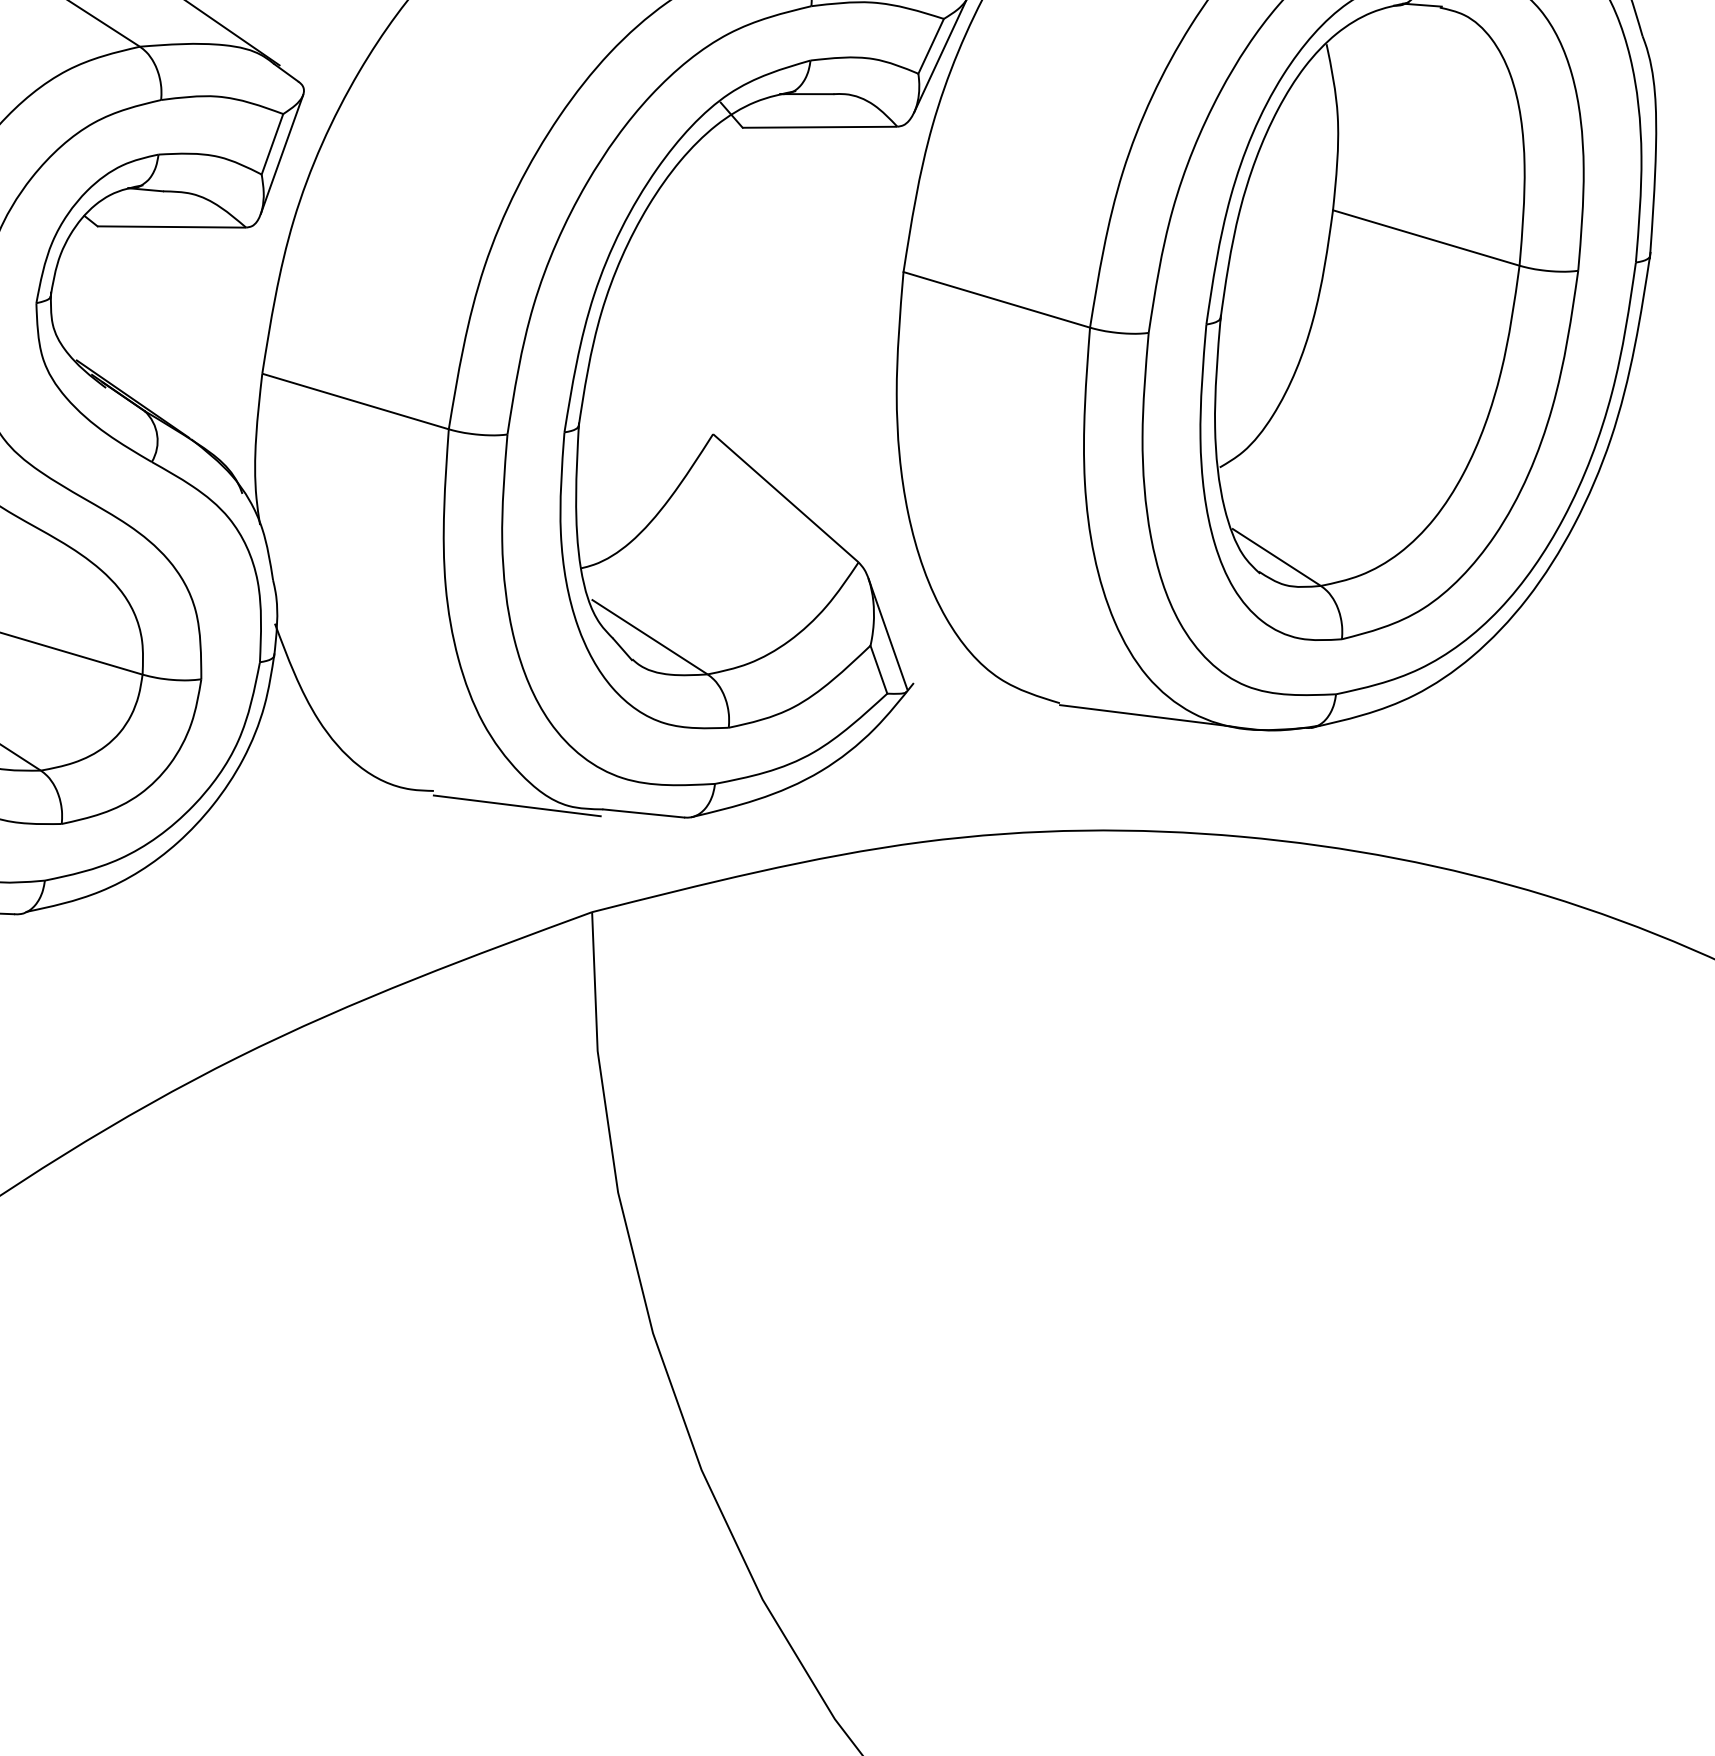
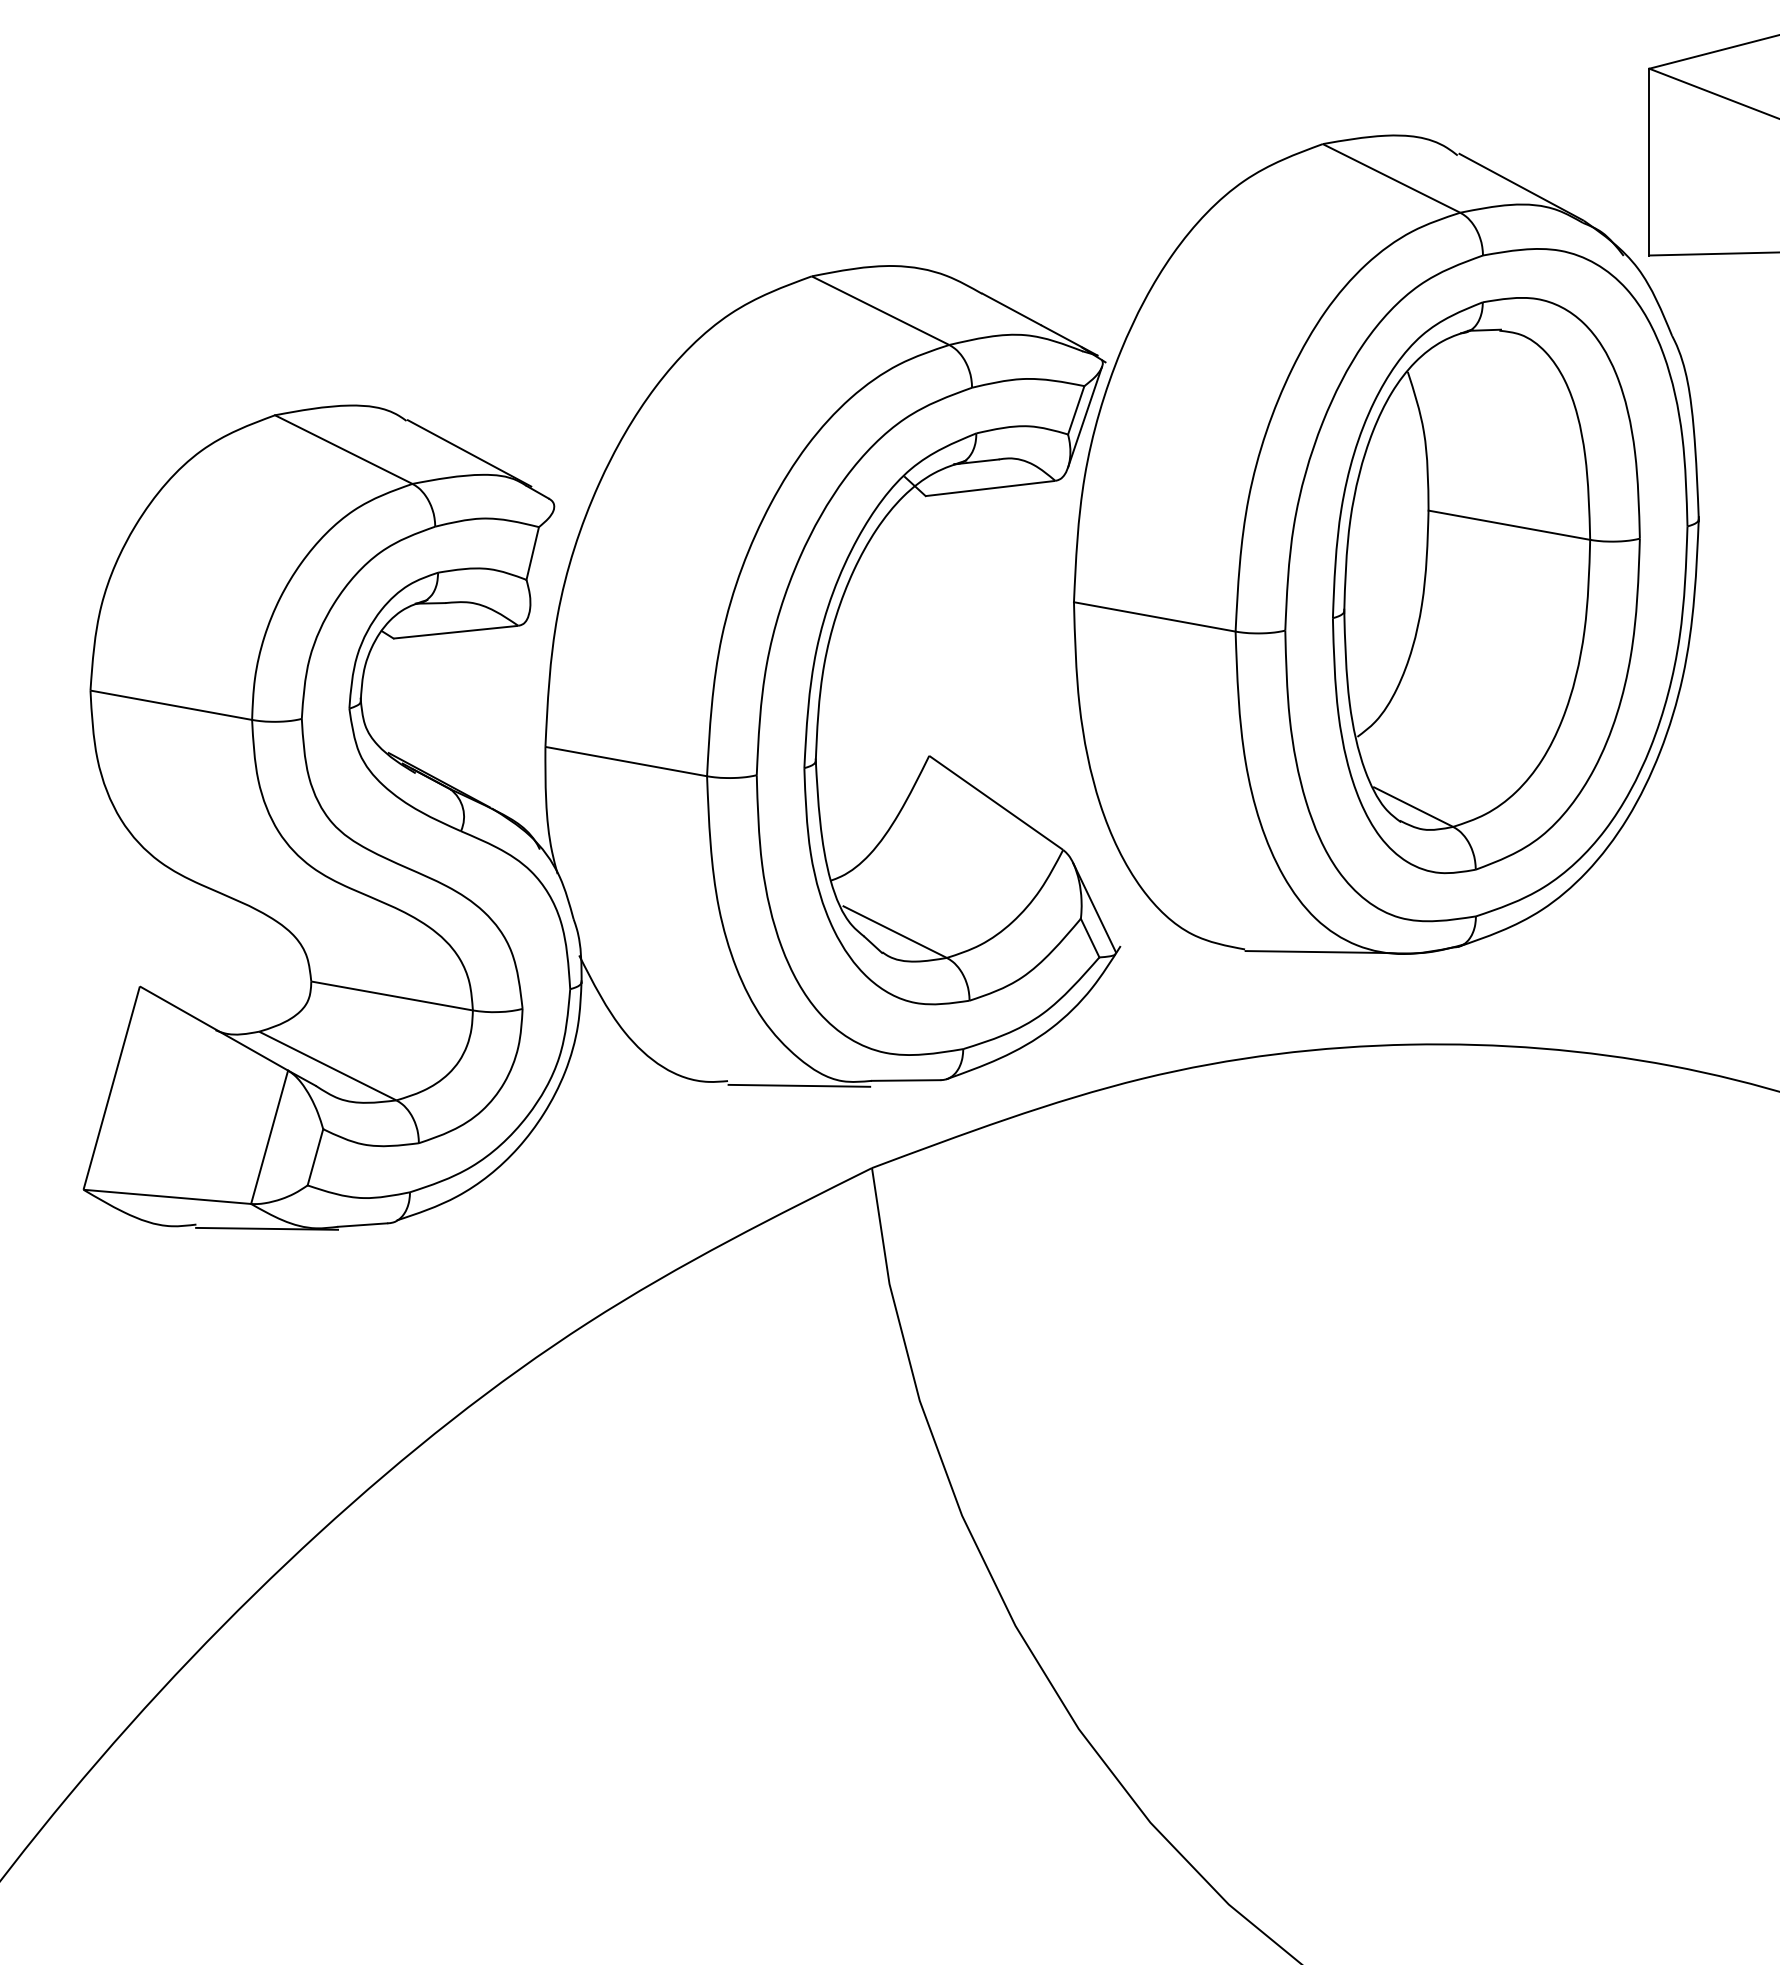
line: (281, 153) -> (541, 560), removed

